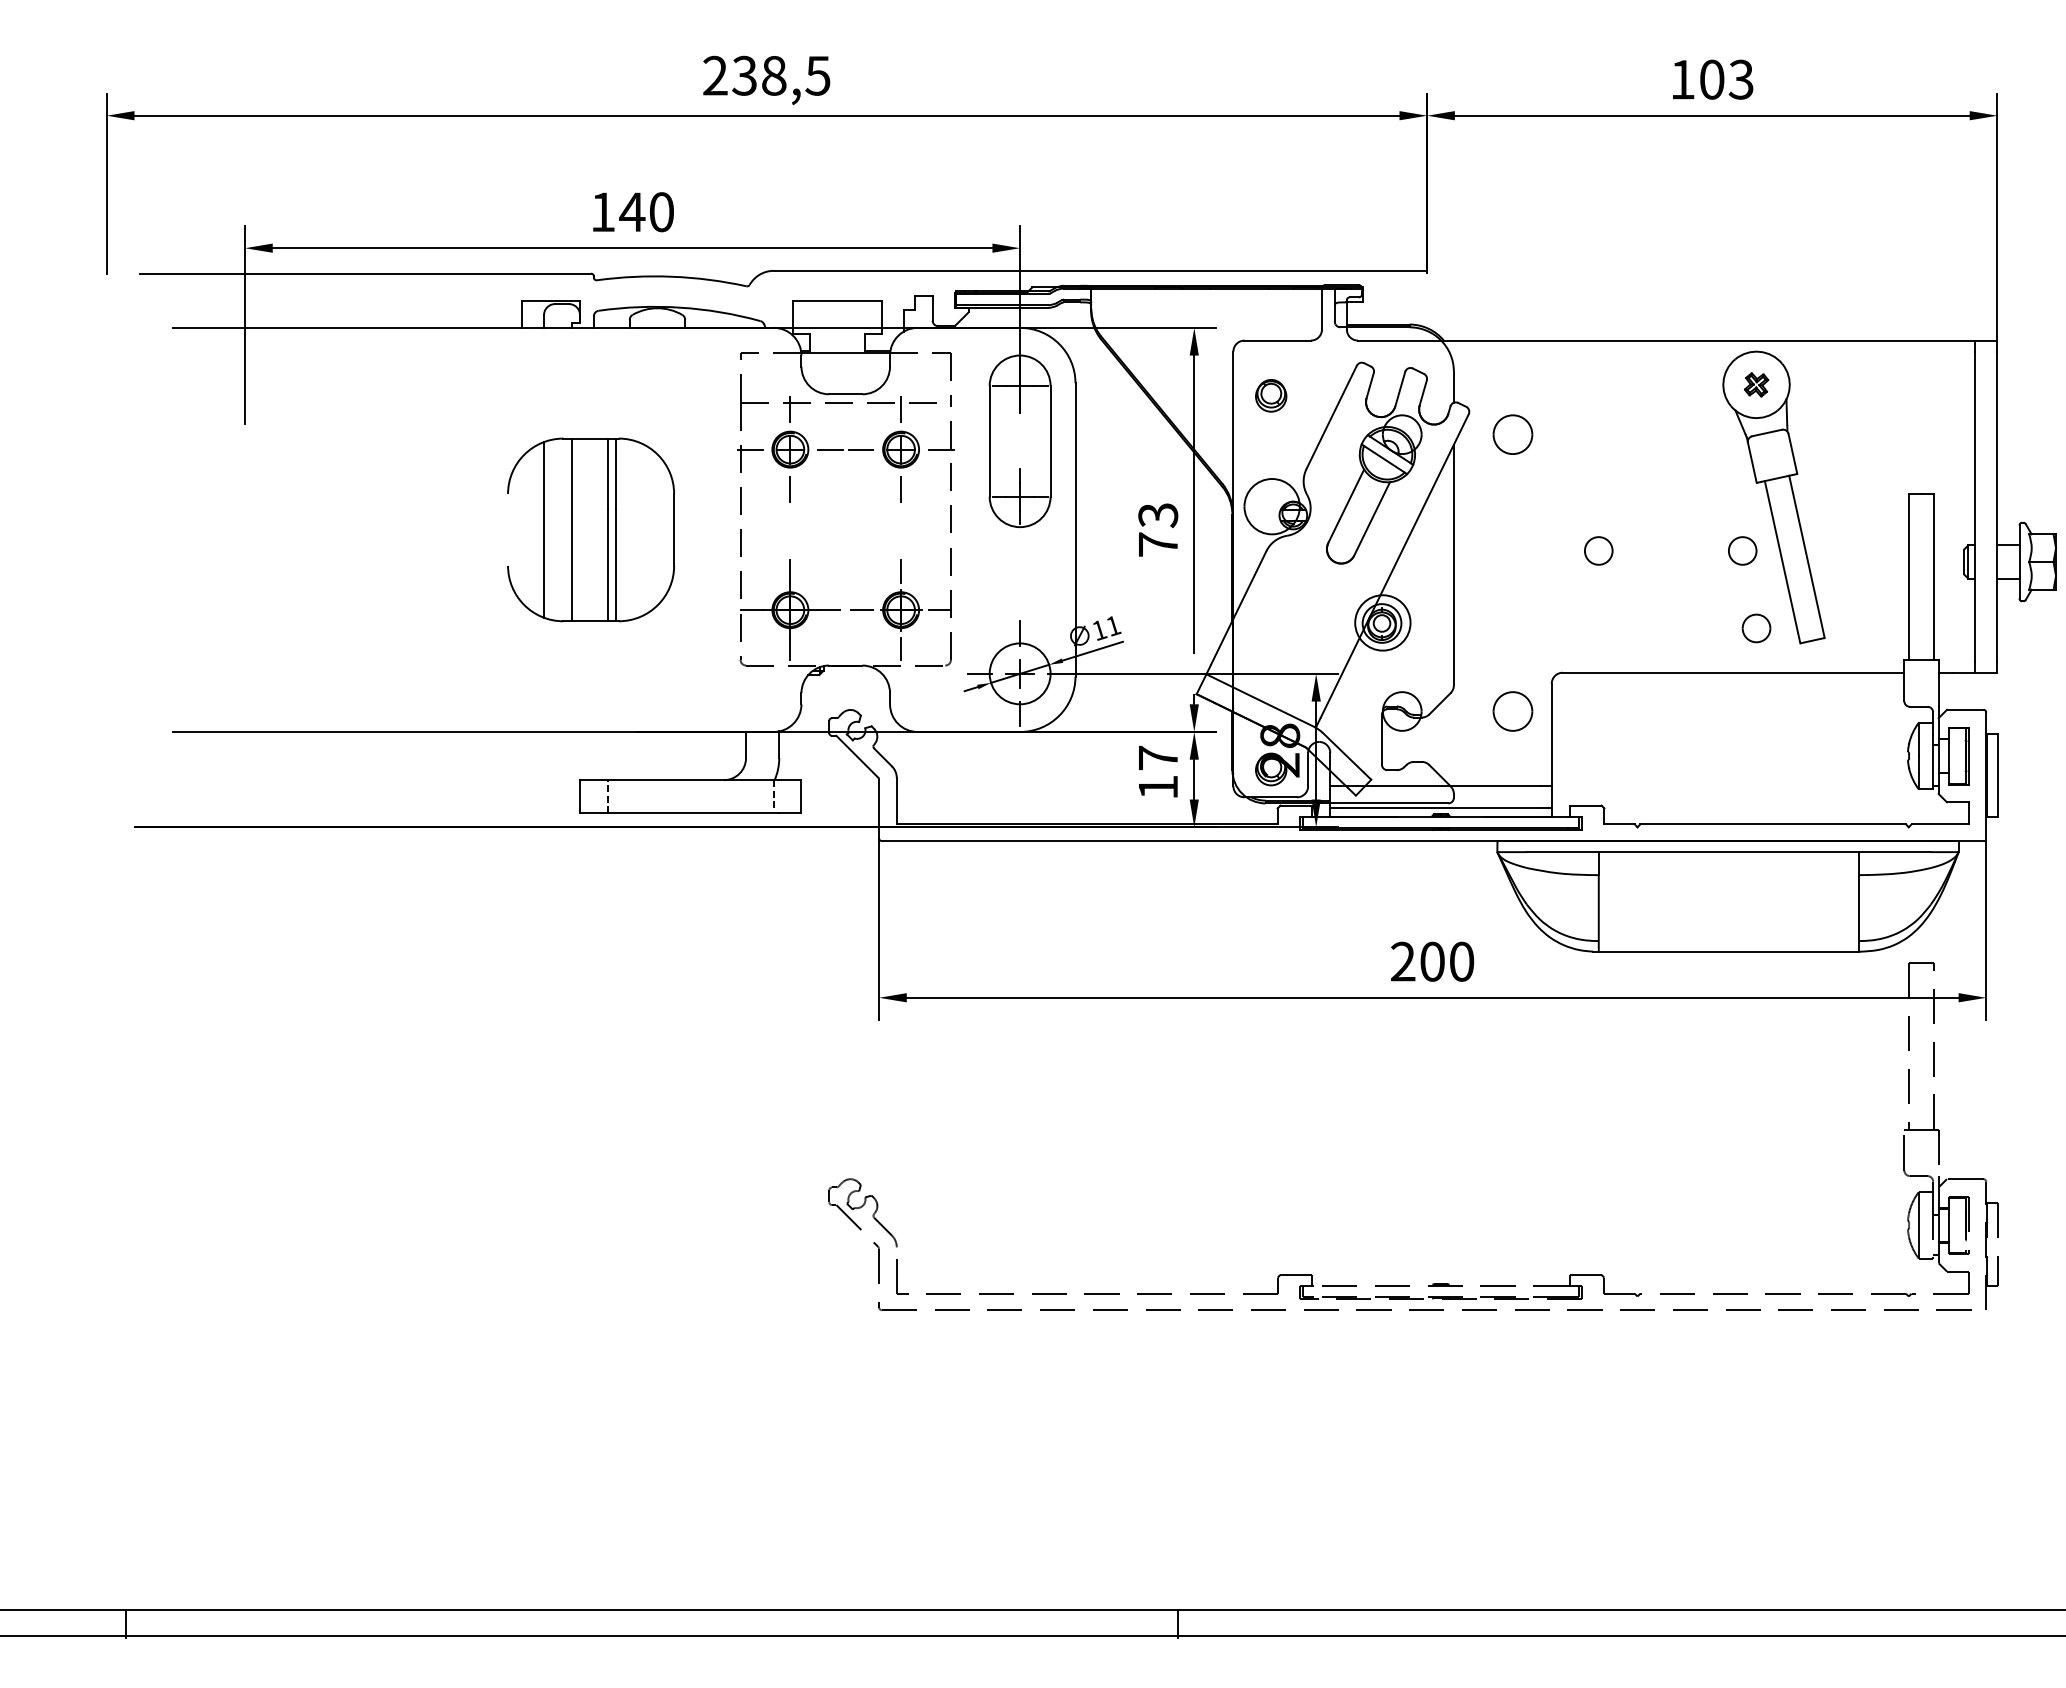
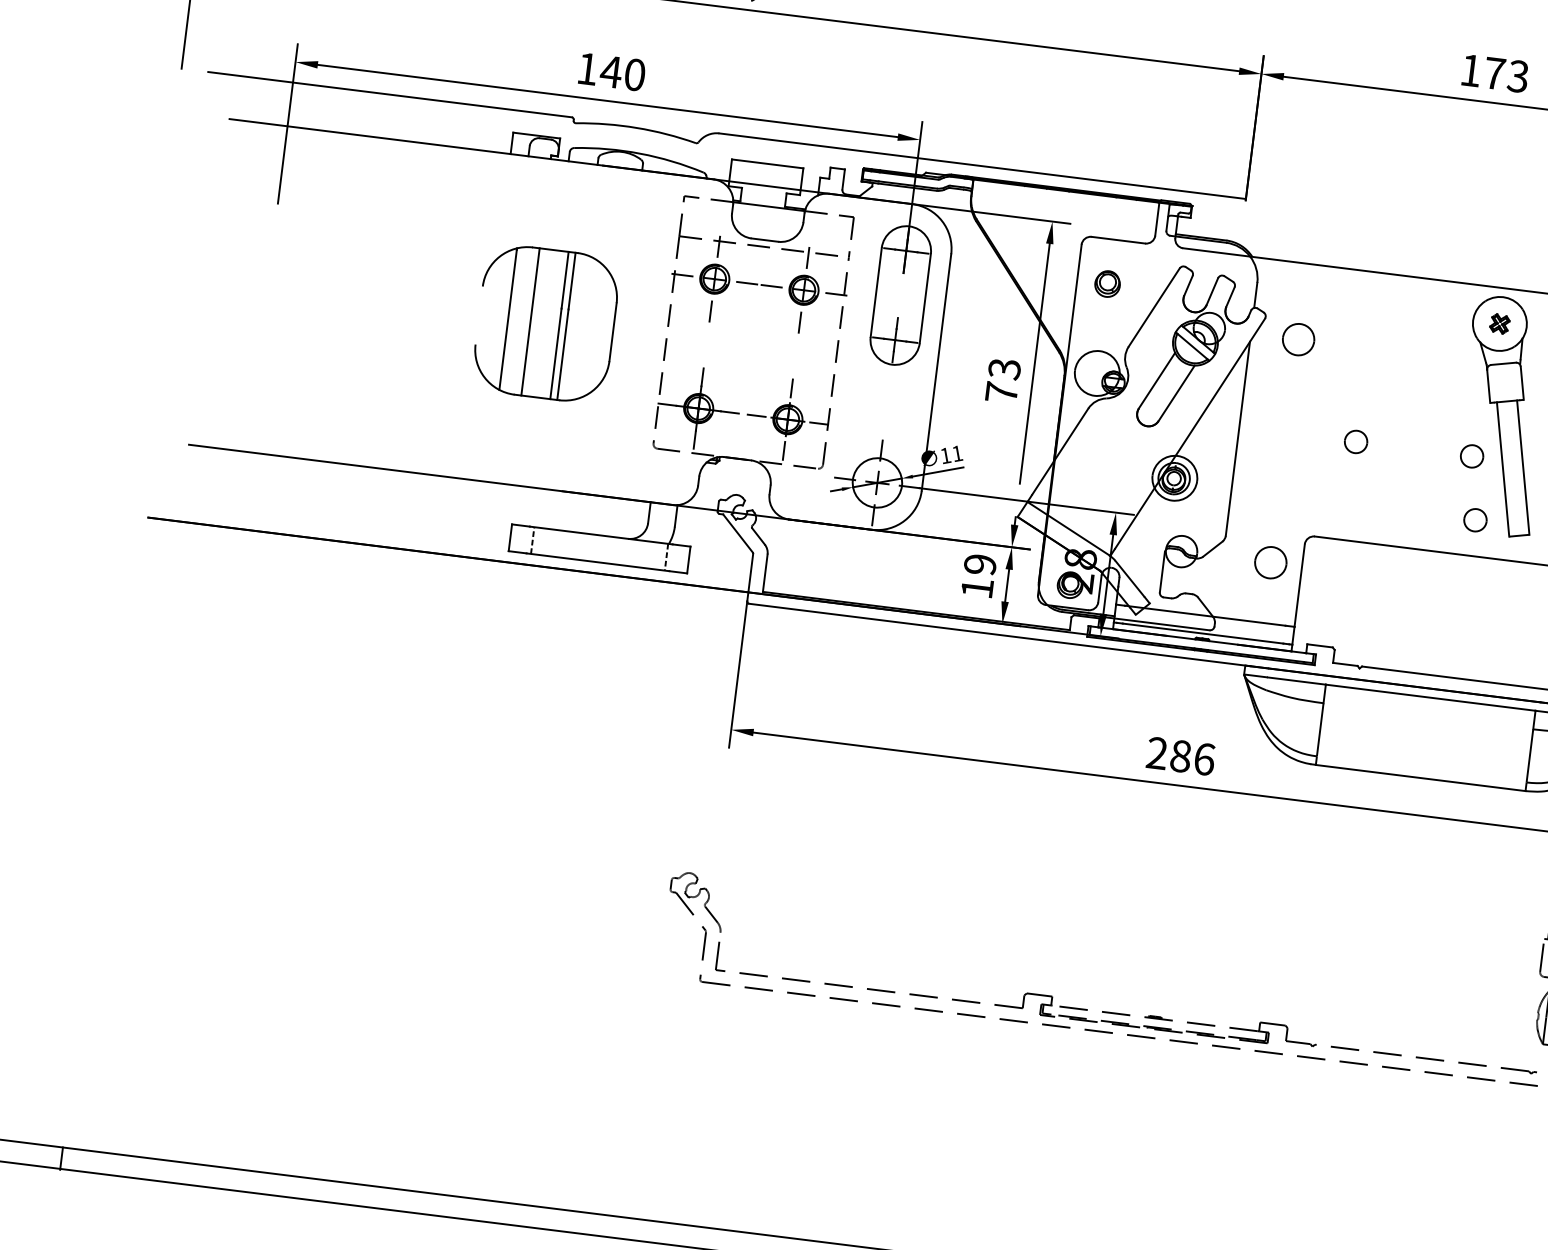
text: (1712, 79) -> (1495, 73), 103 -> 173
text: (1158, 757) -> (980, 564), 17 -> 19
text: (1447, 961) -> (1192, 757), 200 -> 286

